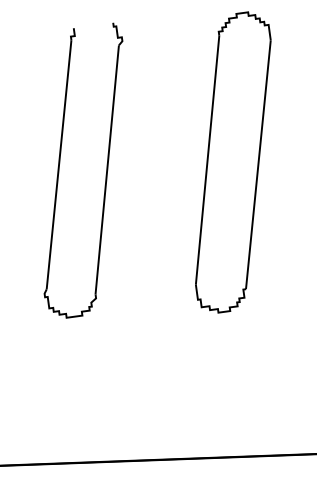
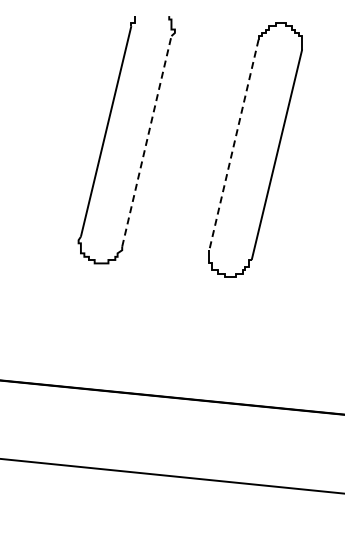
line: (207, 160) -> (233, 145), solid -> dashed
line: (106, 168) -> (146, 140), solid -> dashed

